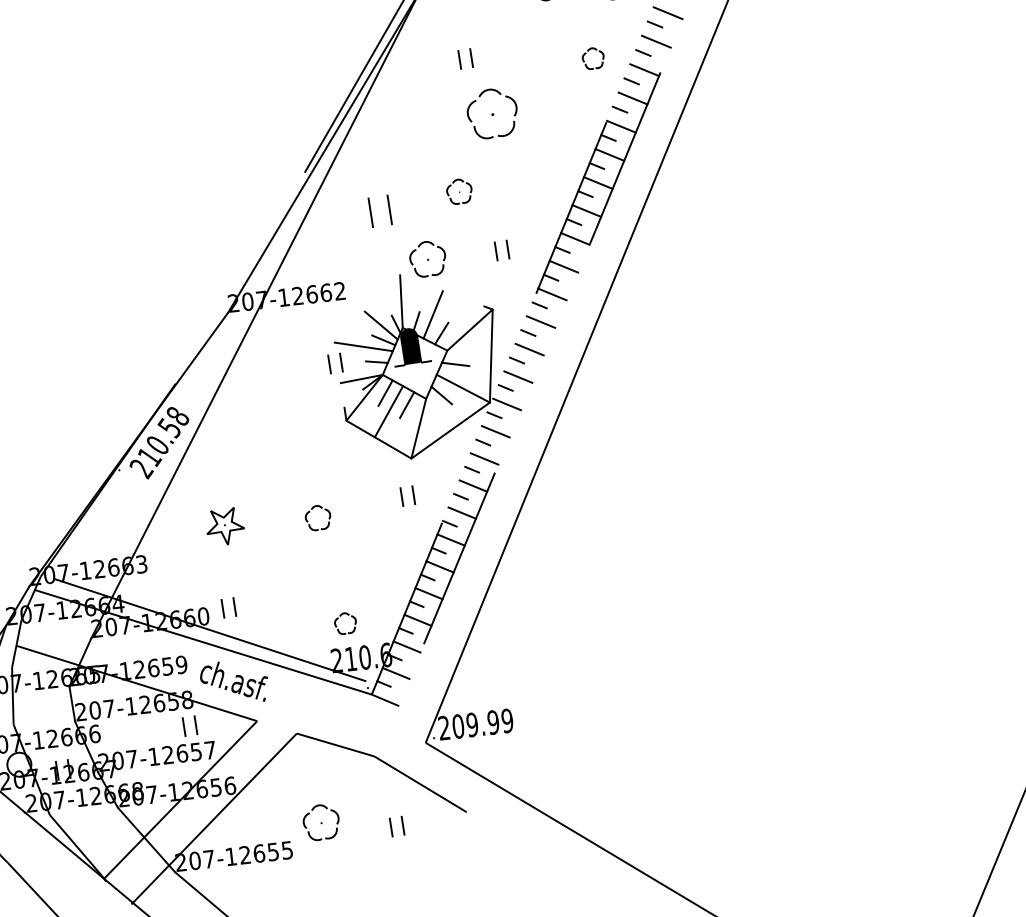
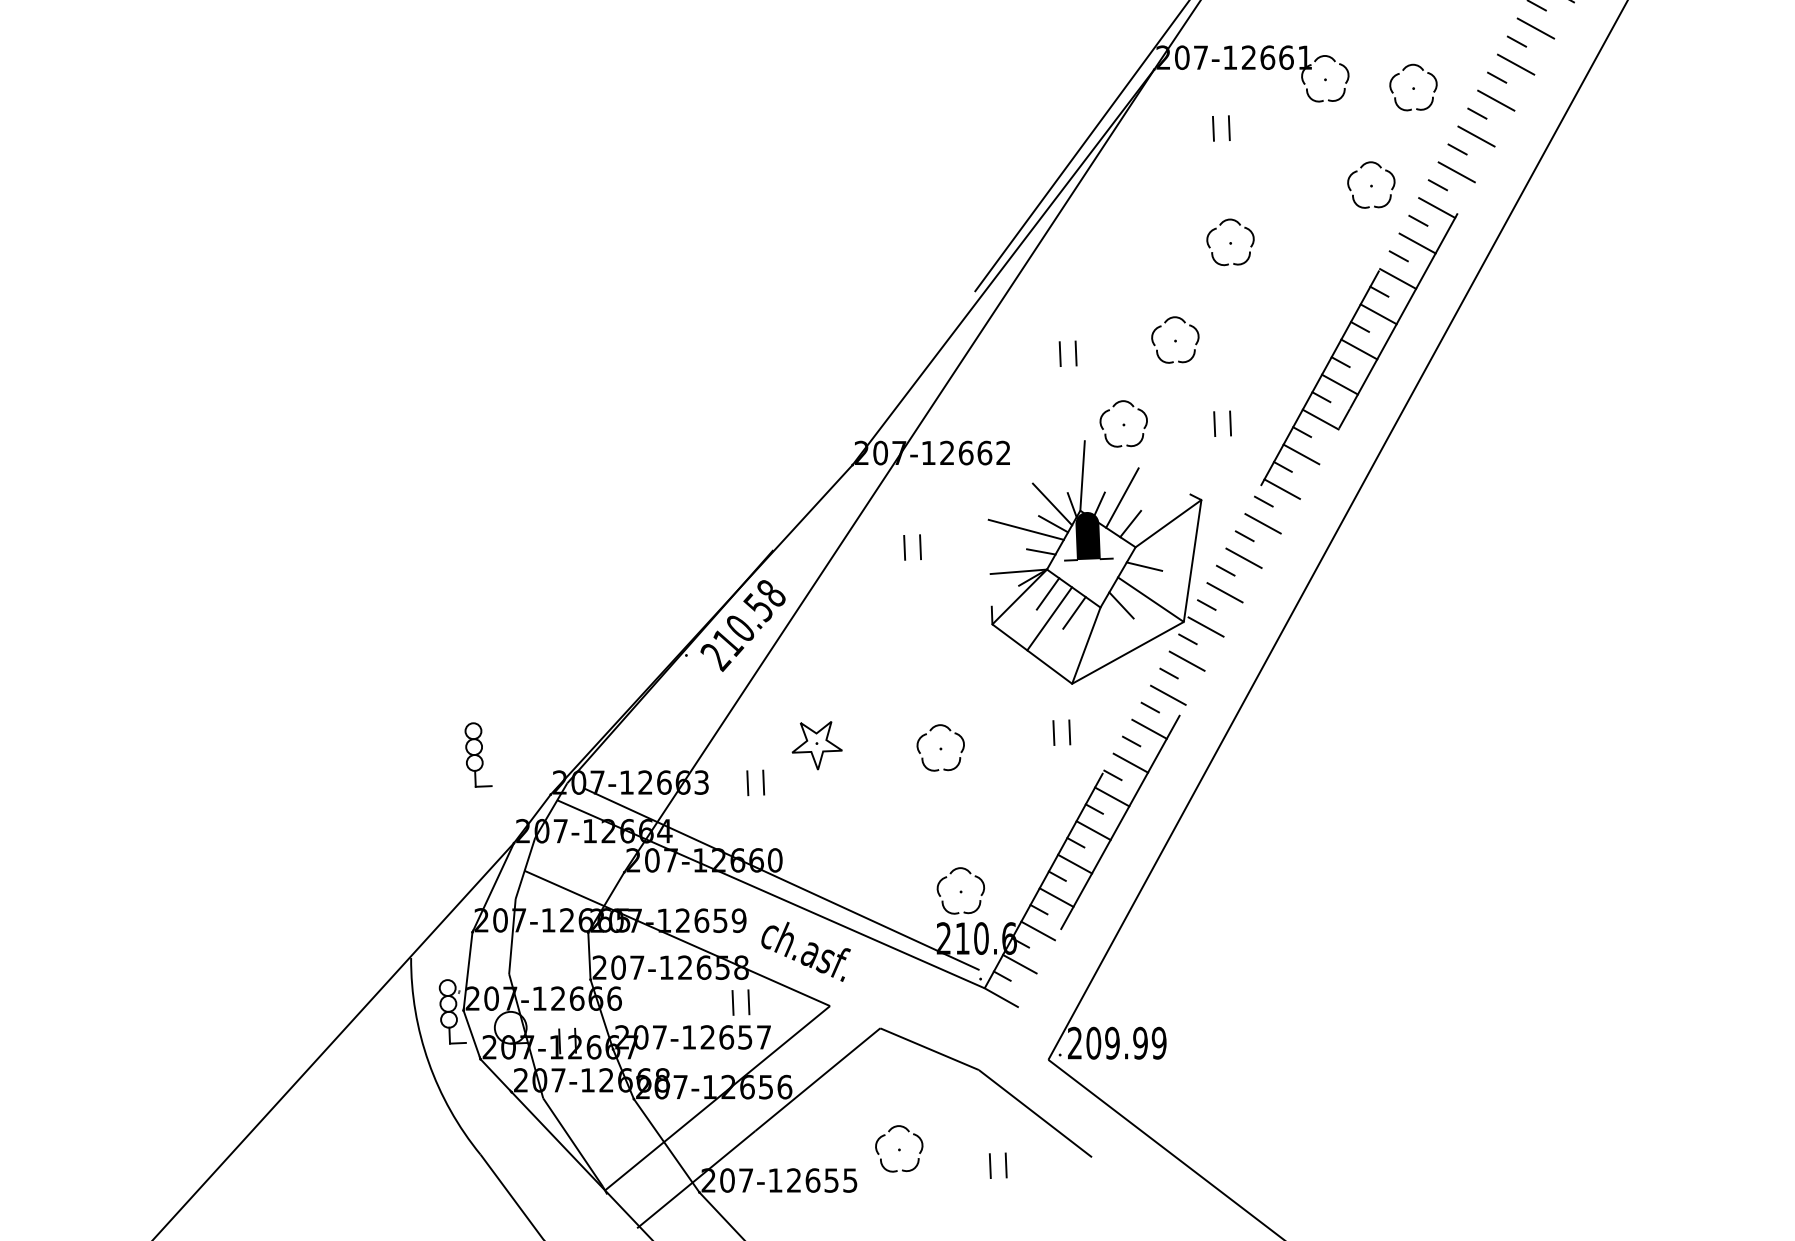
part: (593, 58) -> (1371, 184), size x1.67
part: (460, 59) -> (1214, 128), moved
part: (492, 113) -> (1230, 242), size x0.71
part: (459, 191) -> (1175, 339), size x1.43
part: (379, 211) -> (1067, 353), size x0.62
part: (330, 364) -> (905, 547), moved
part: (318, 517) -> (940, 747), size x1.43
part: (223, 608) -> (748, 782), moved
part: (345, 623) -> (960, 890), size x1.67

